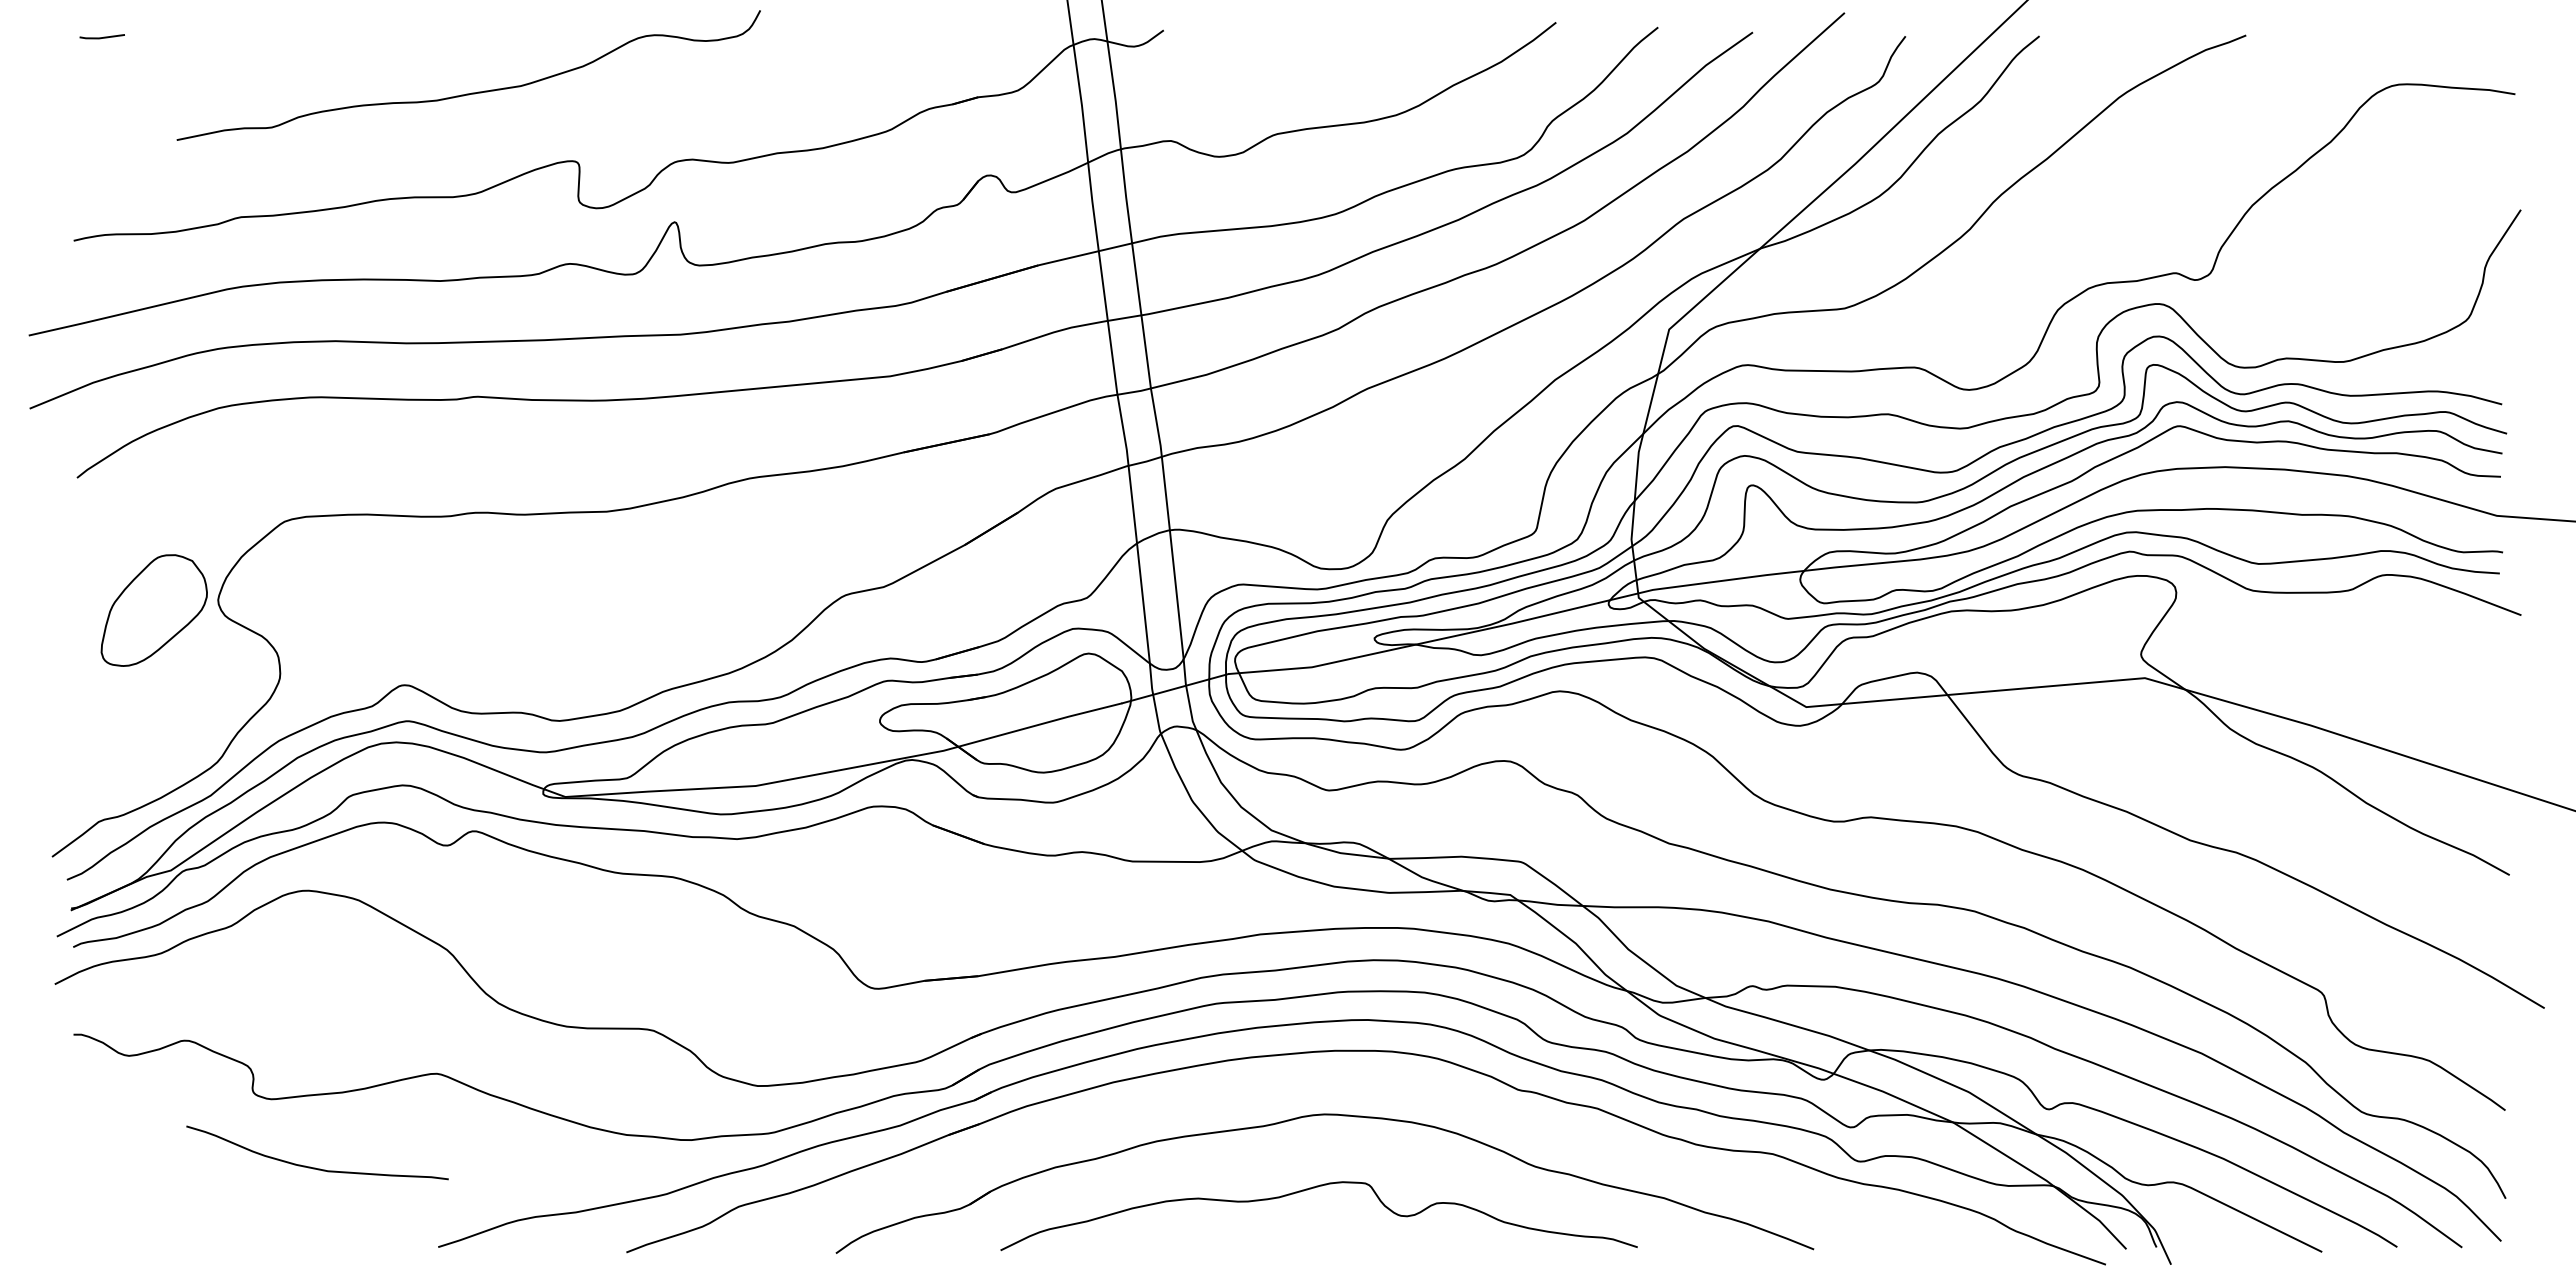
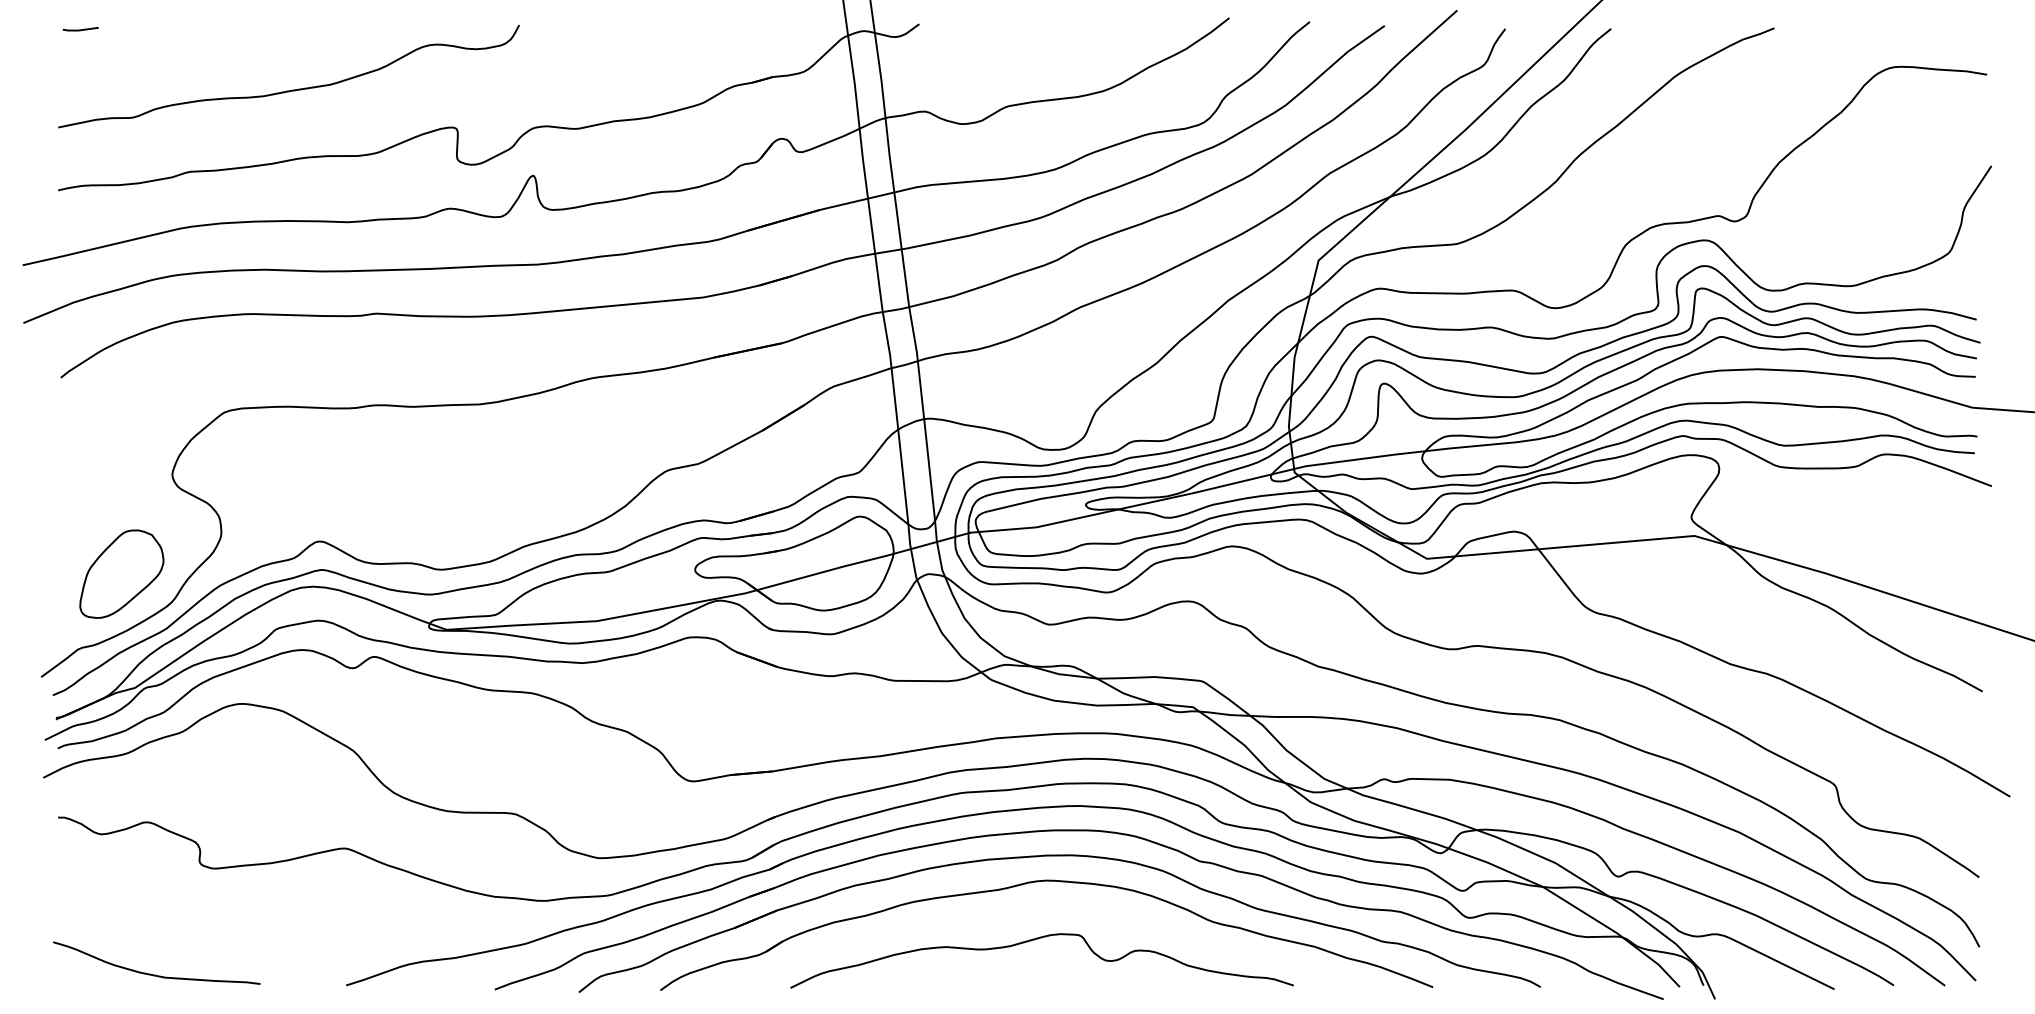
curve: (471, 92) -> (291, 89), moved
part: (153, 610) -> (121, 574), moved
part: (1341, 1083) -> (1059, 856), added
curve: (315, 1167) -> (155, 974), moved

